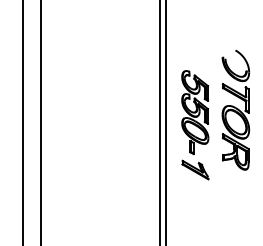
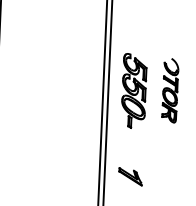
part: (235, 109) -> (170, 90), size x0.6
part: (195, 169) -> (130, 176), moved

